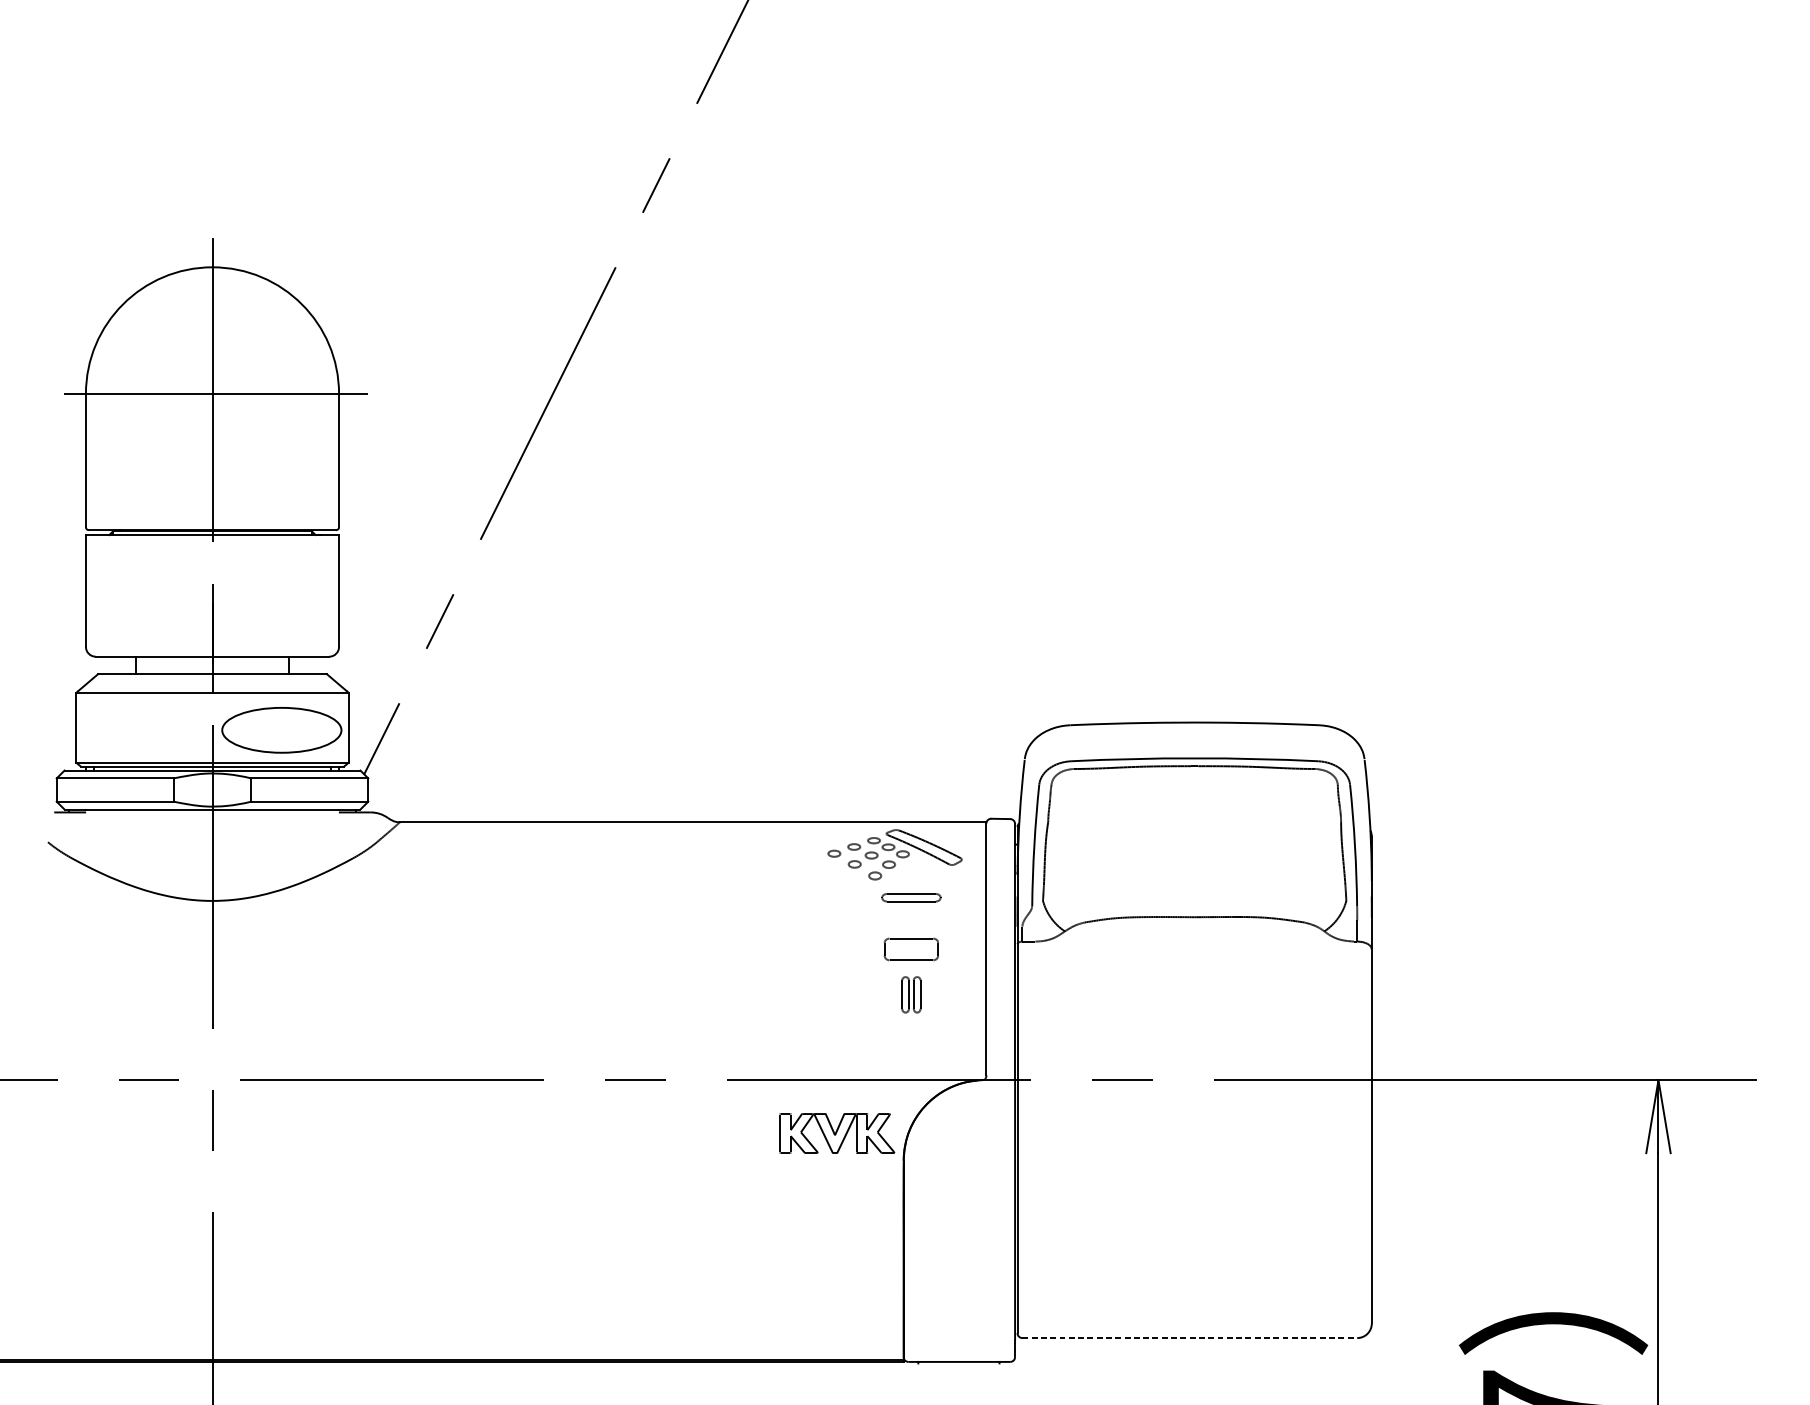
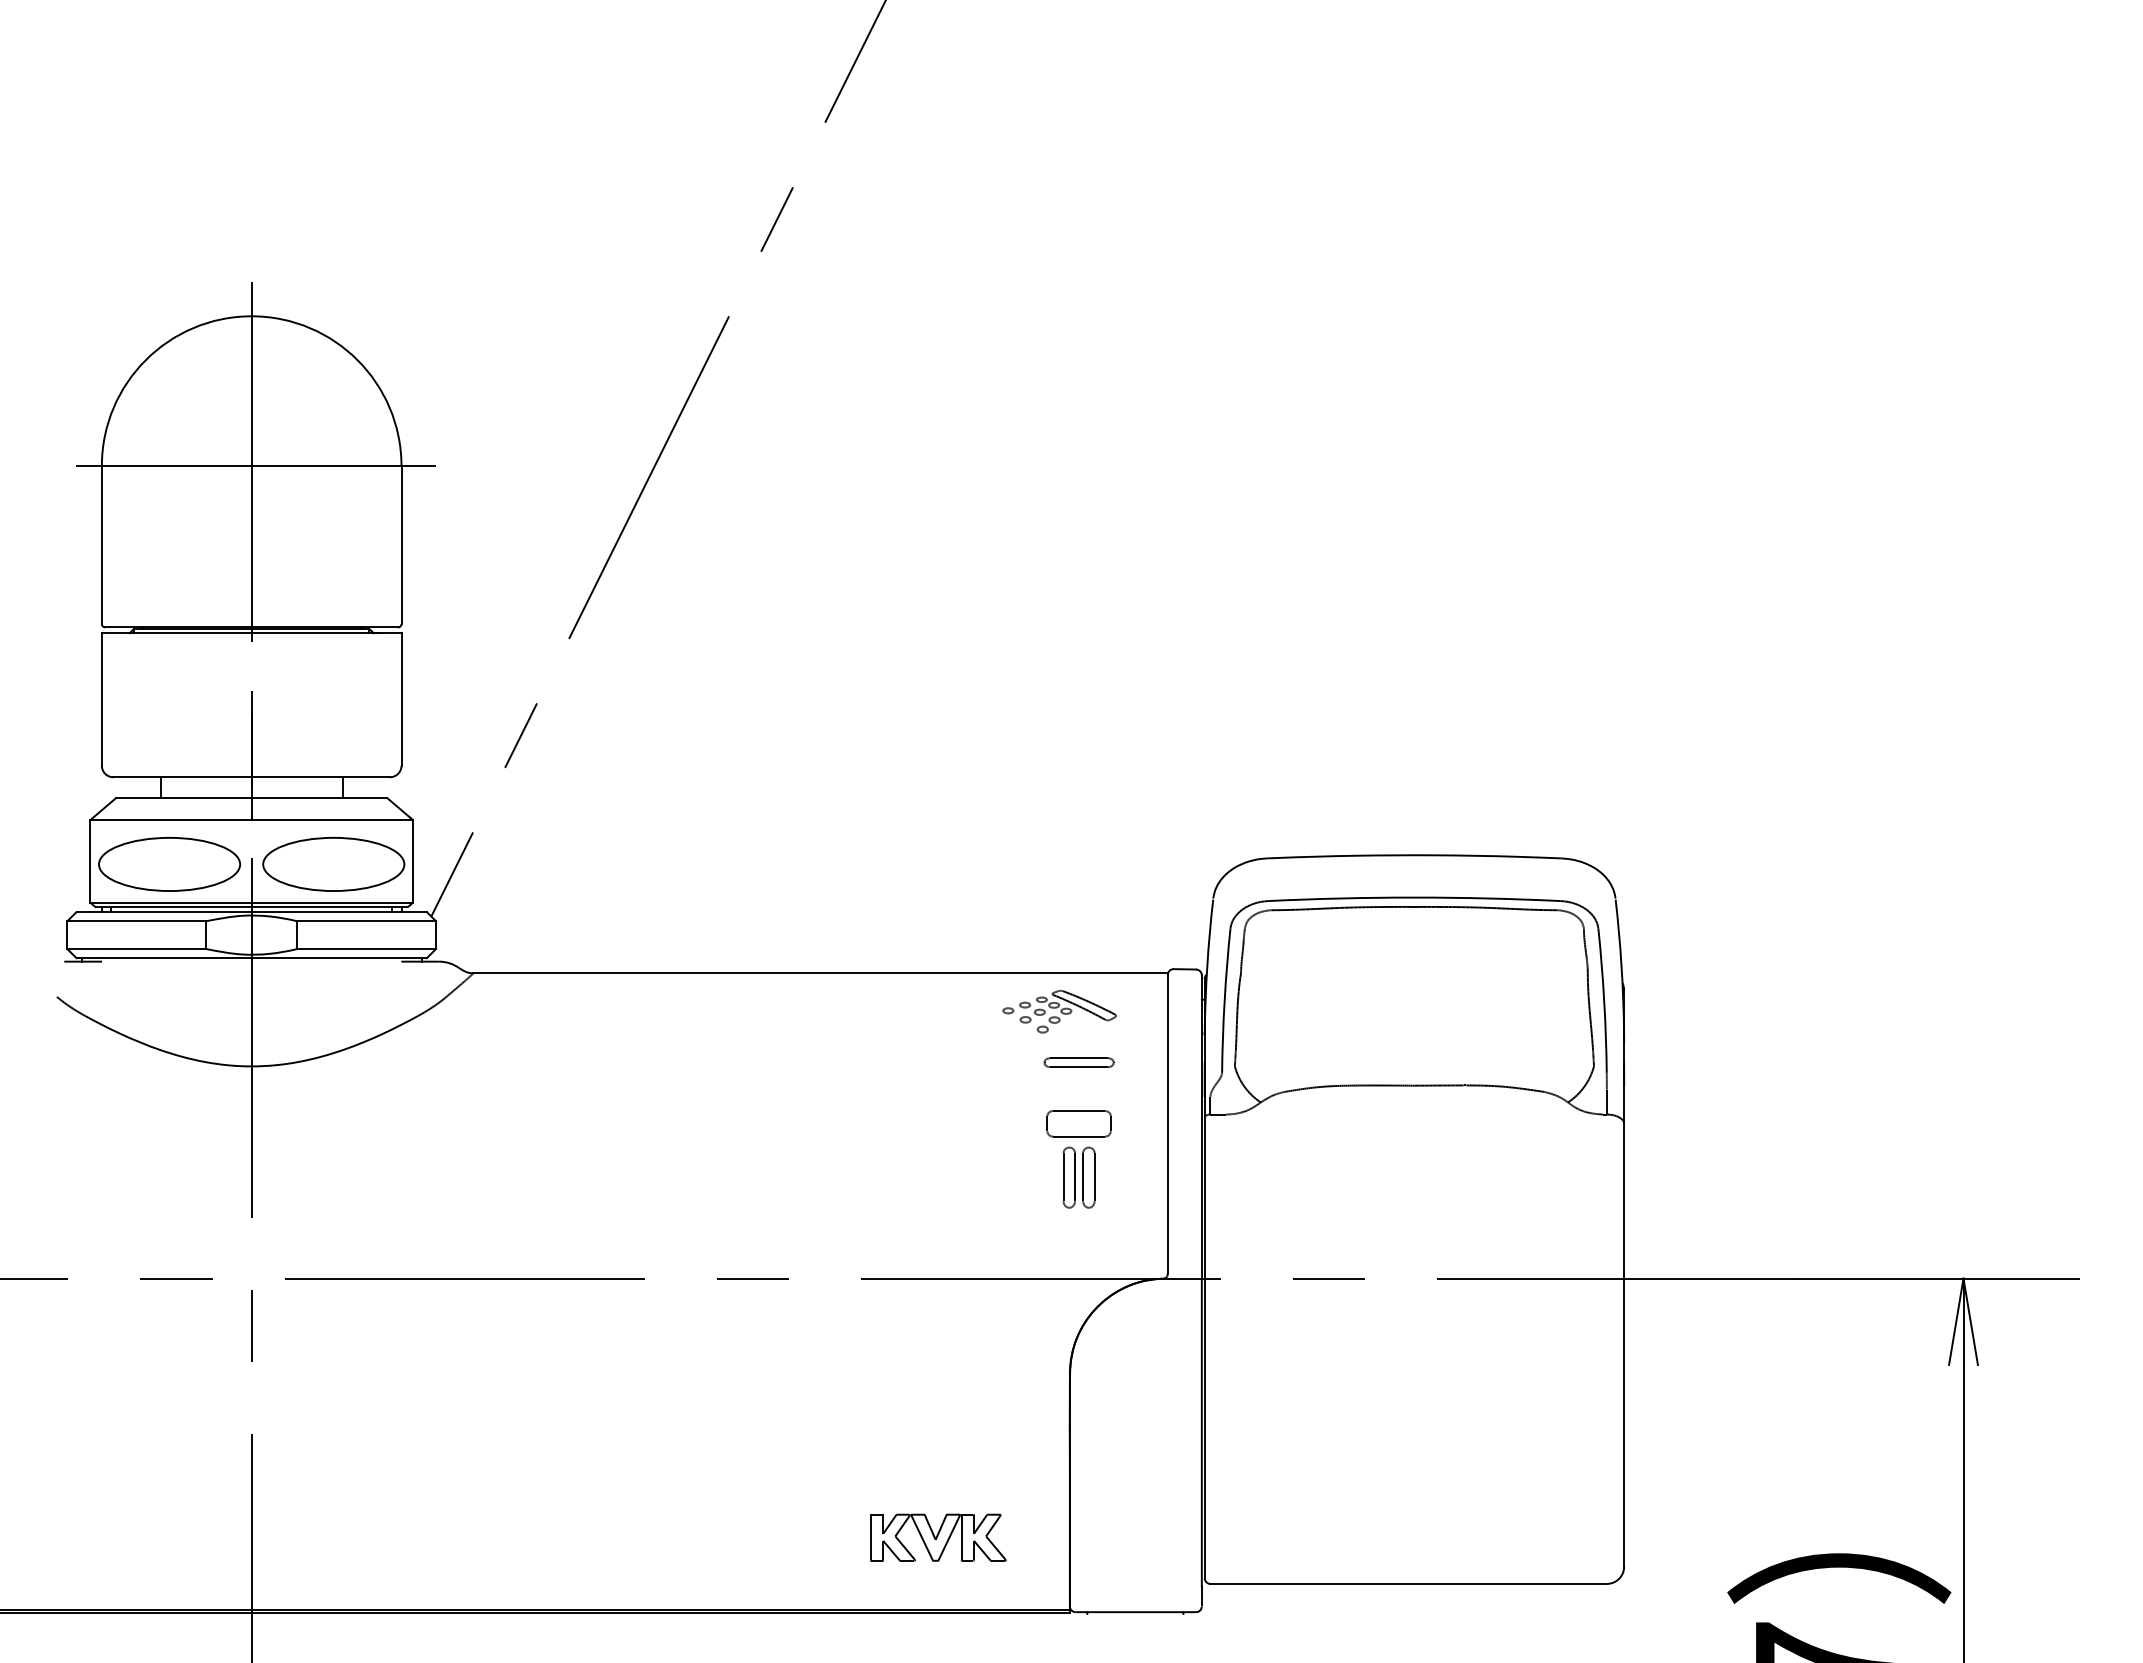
part: (143, 730) -> (169, 864), added
part: (894, 854) -> (1059, 1011), size x0.71
part: (910, 994) -> (1078, 1177), size x1.43
part: (837, 1133) -> (938, 1537), moved
line: (1190, 1337) -> (1409, 1583), dashed -> solid

